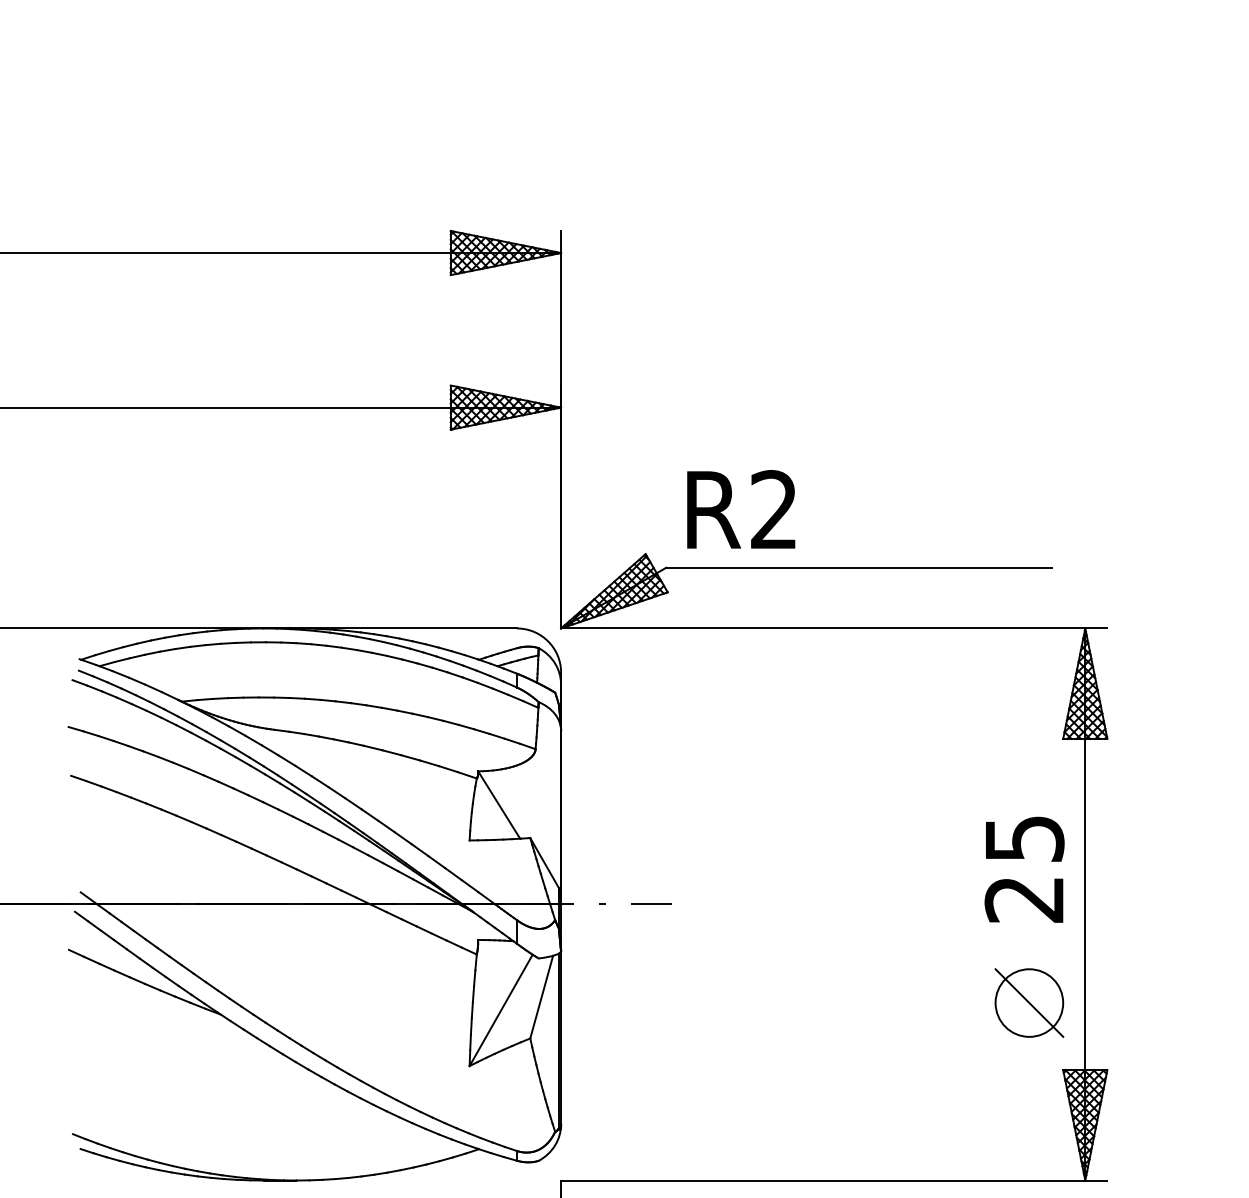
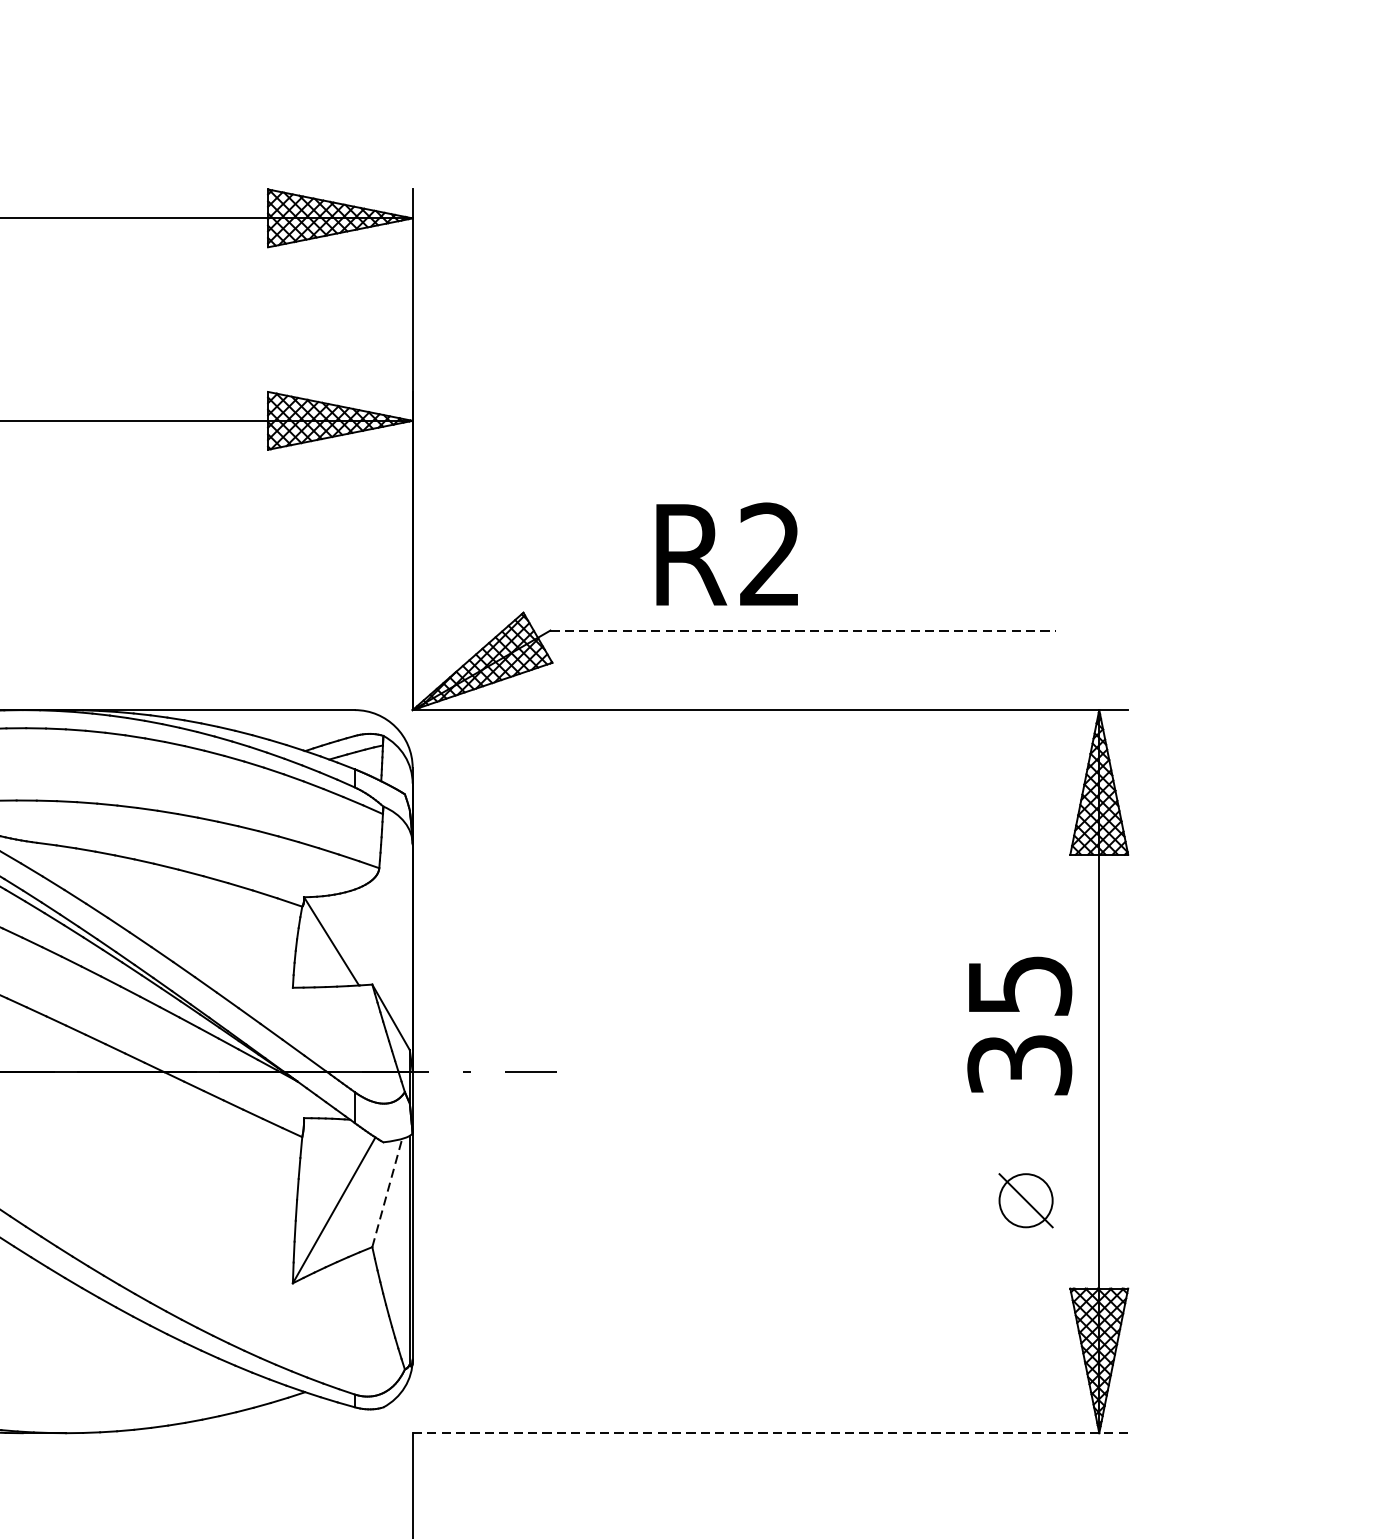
text: (741, 509) -> (727, 554), moved
line: (859, 567) -> (803, 630), solid -> dashed
text: (1024, 899) -> (1019, 1065), 25 -> 35
line: (541, 997) -> (386, 1193), solid -> dashed
part: (1029, 1002) -> (1026, 1200), size x0.6
line: (834, 1180) -> (770, 1433), solid -> dashed

